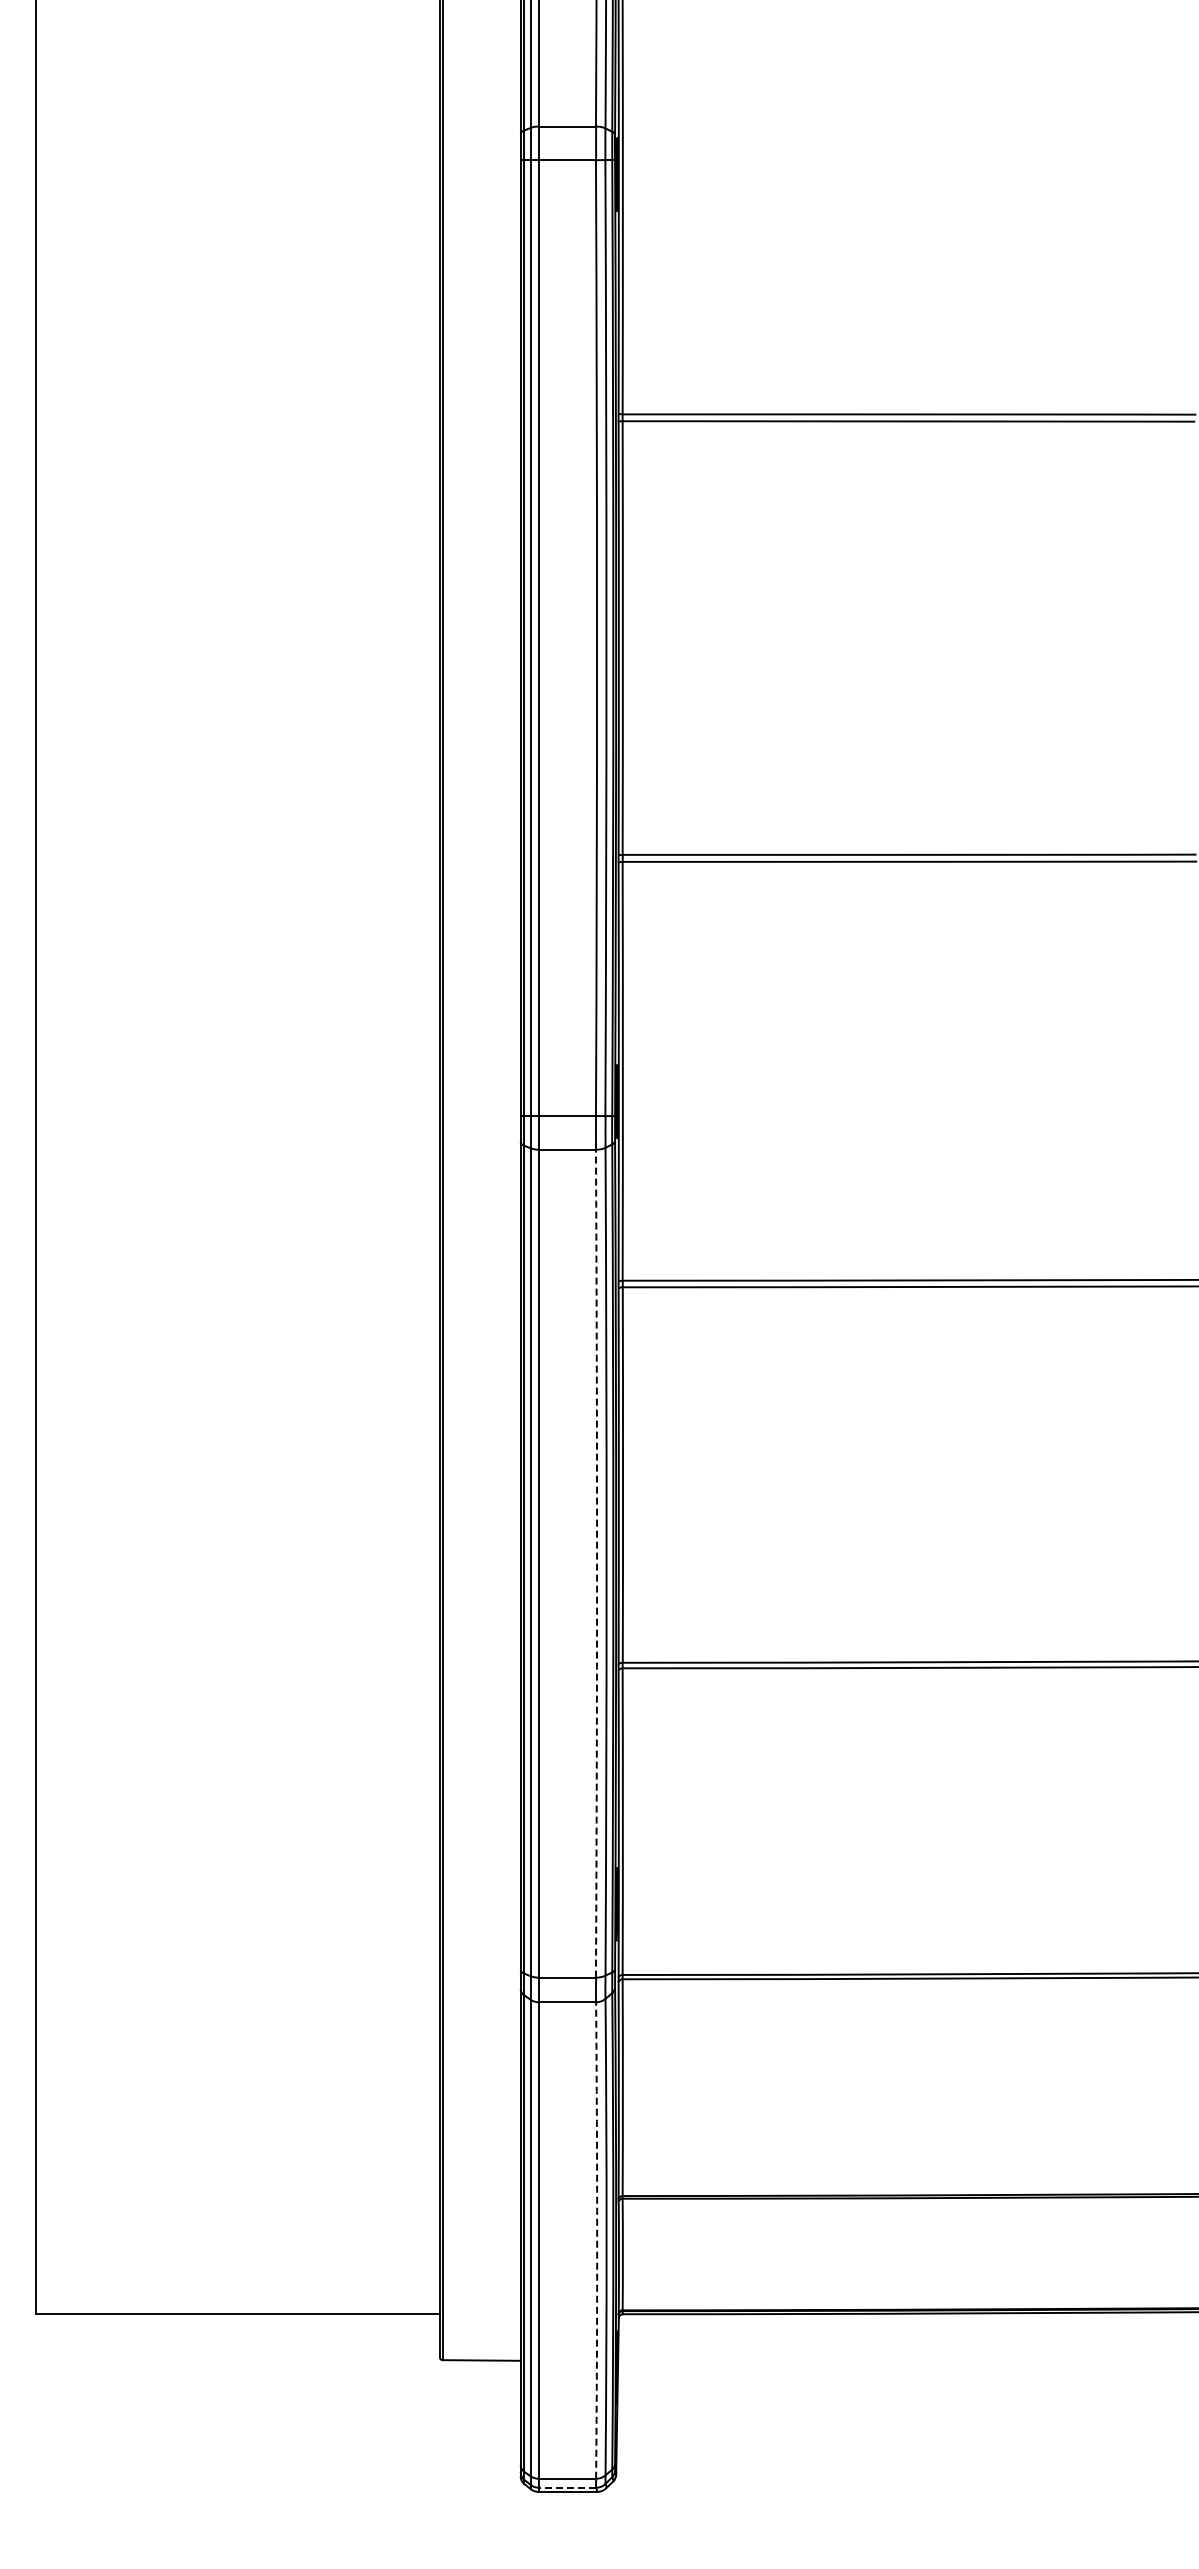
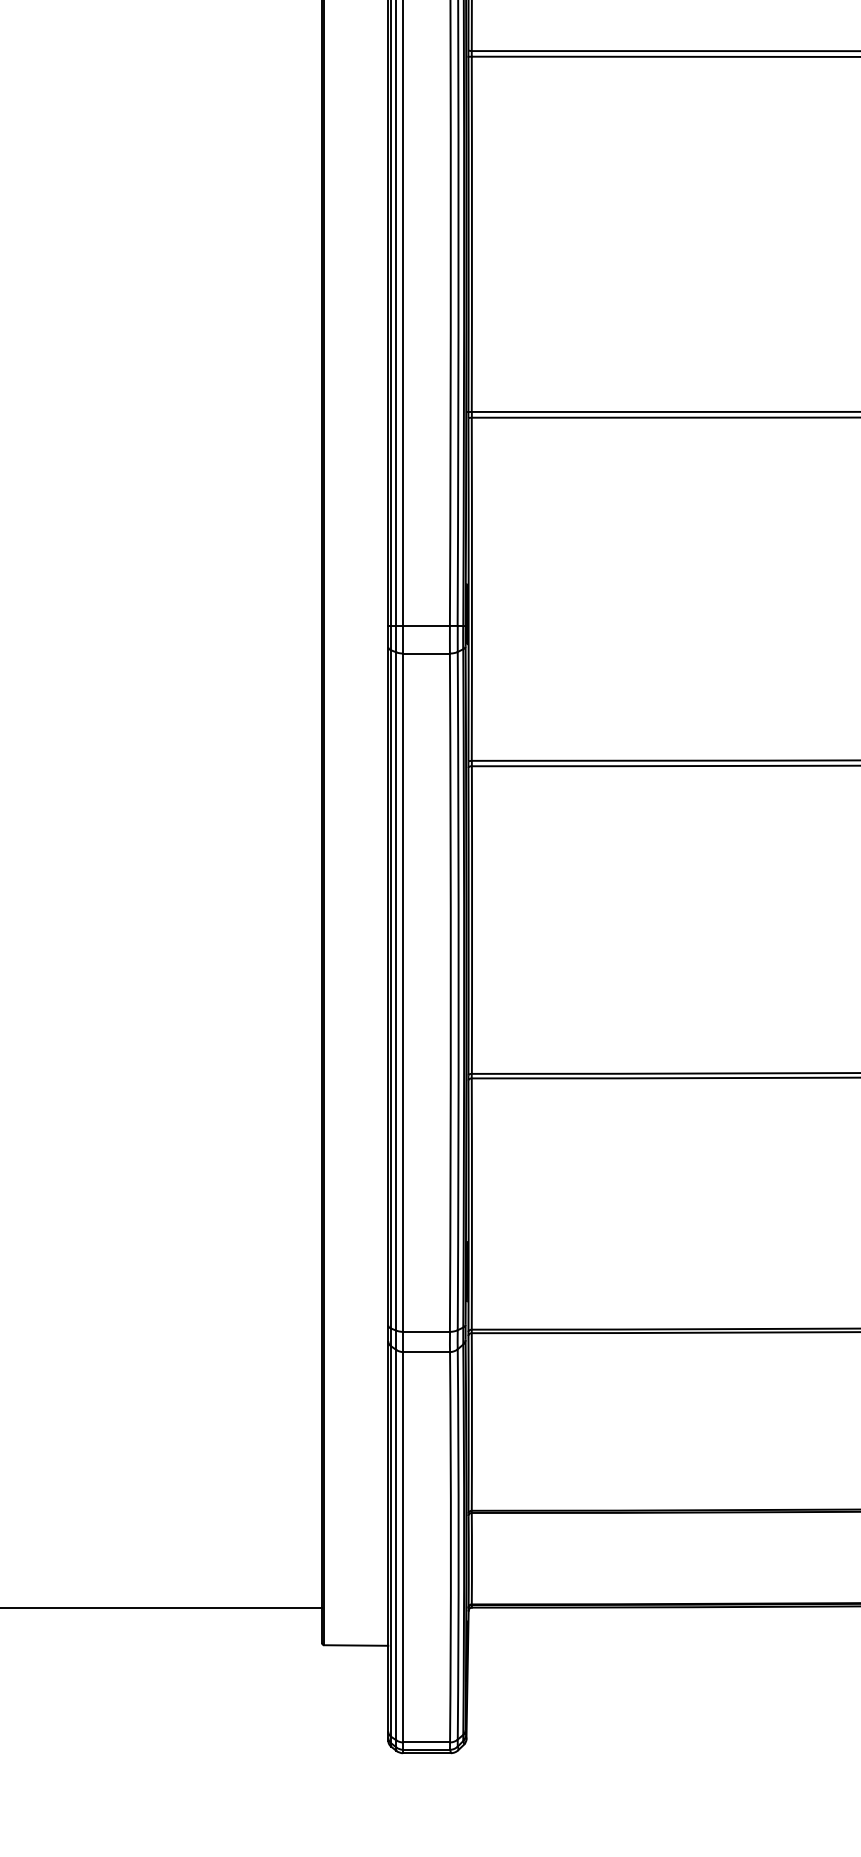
arc: (597, 1563) -> (451, 992), dashed -> solid
arc: (597, 2240) -> (451, 1547), dashed -> solid
line: (567, 2487) -> (426, 1749), dashed -> solid

